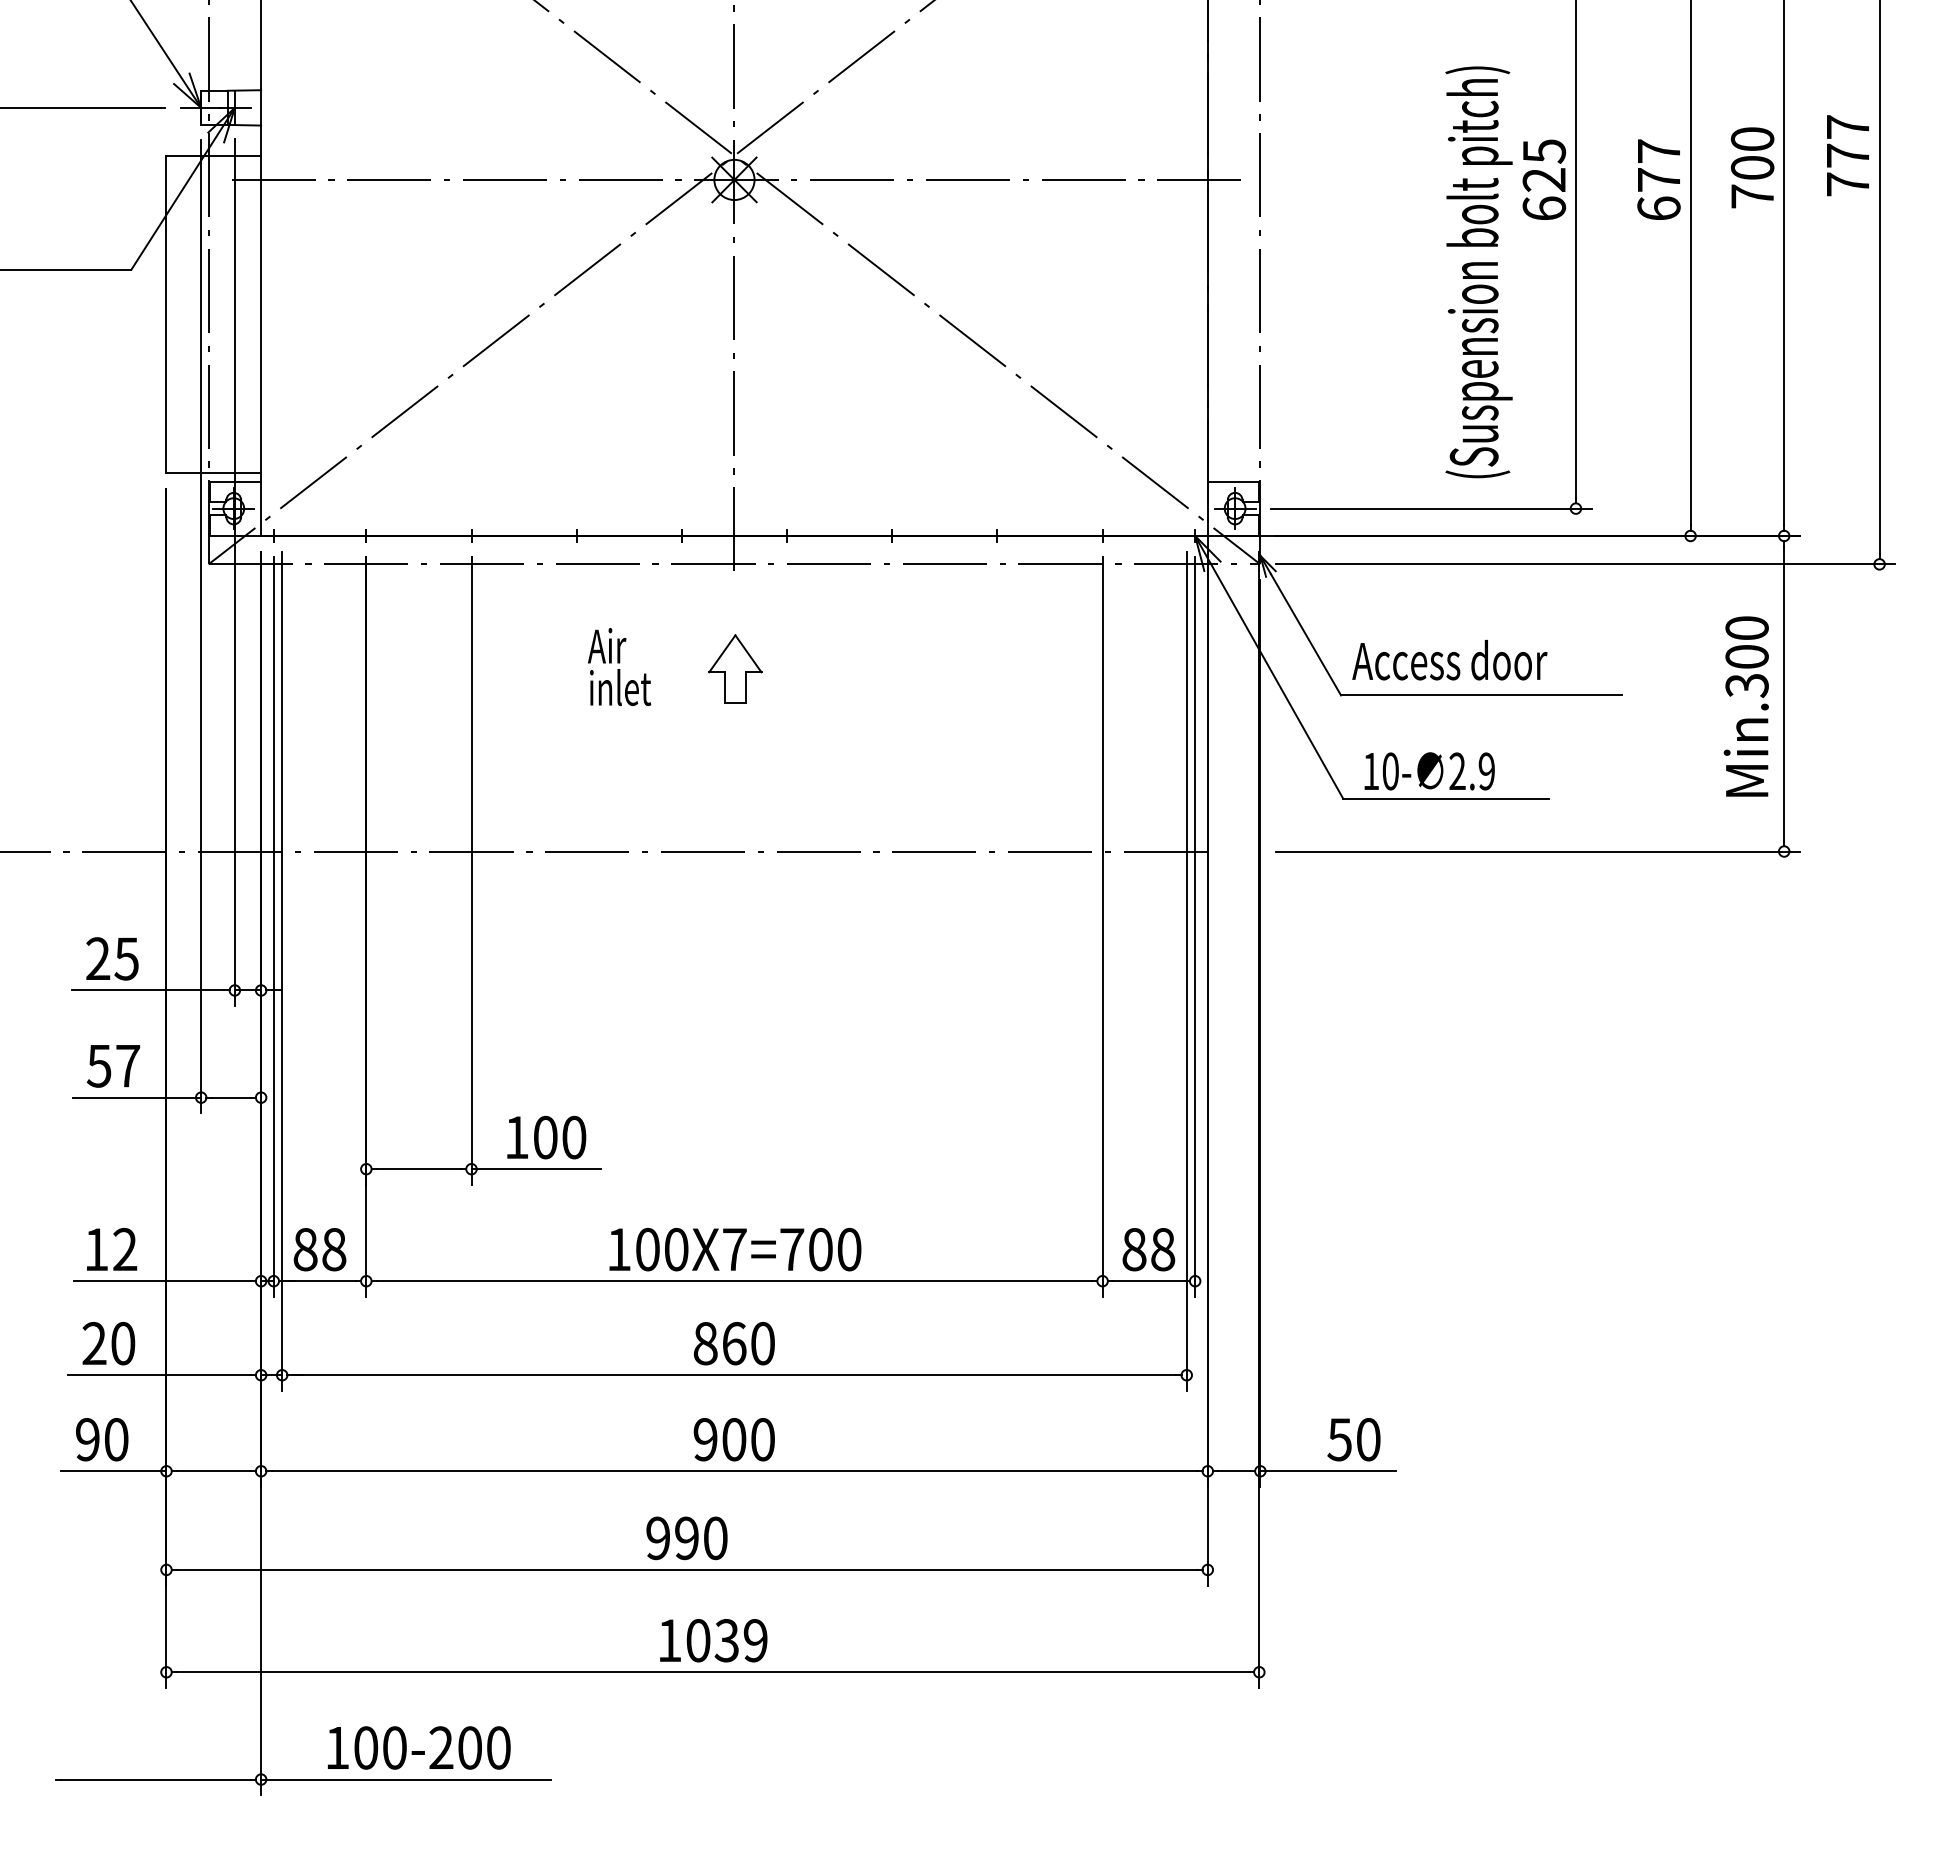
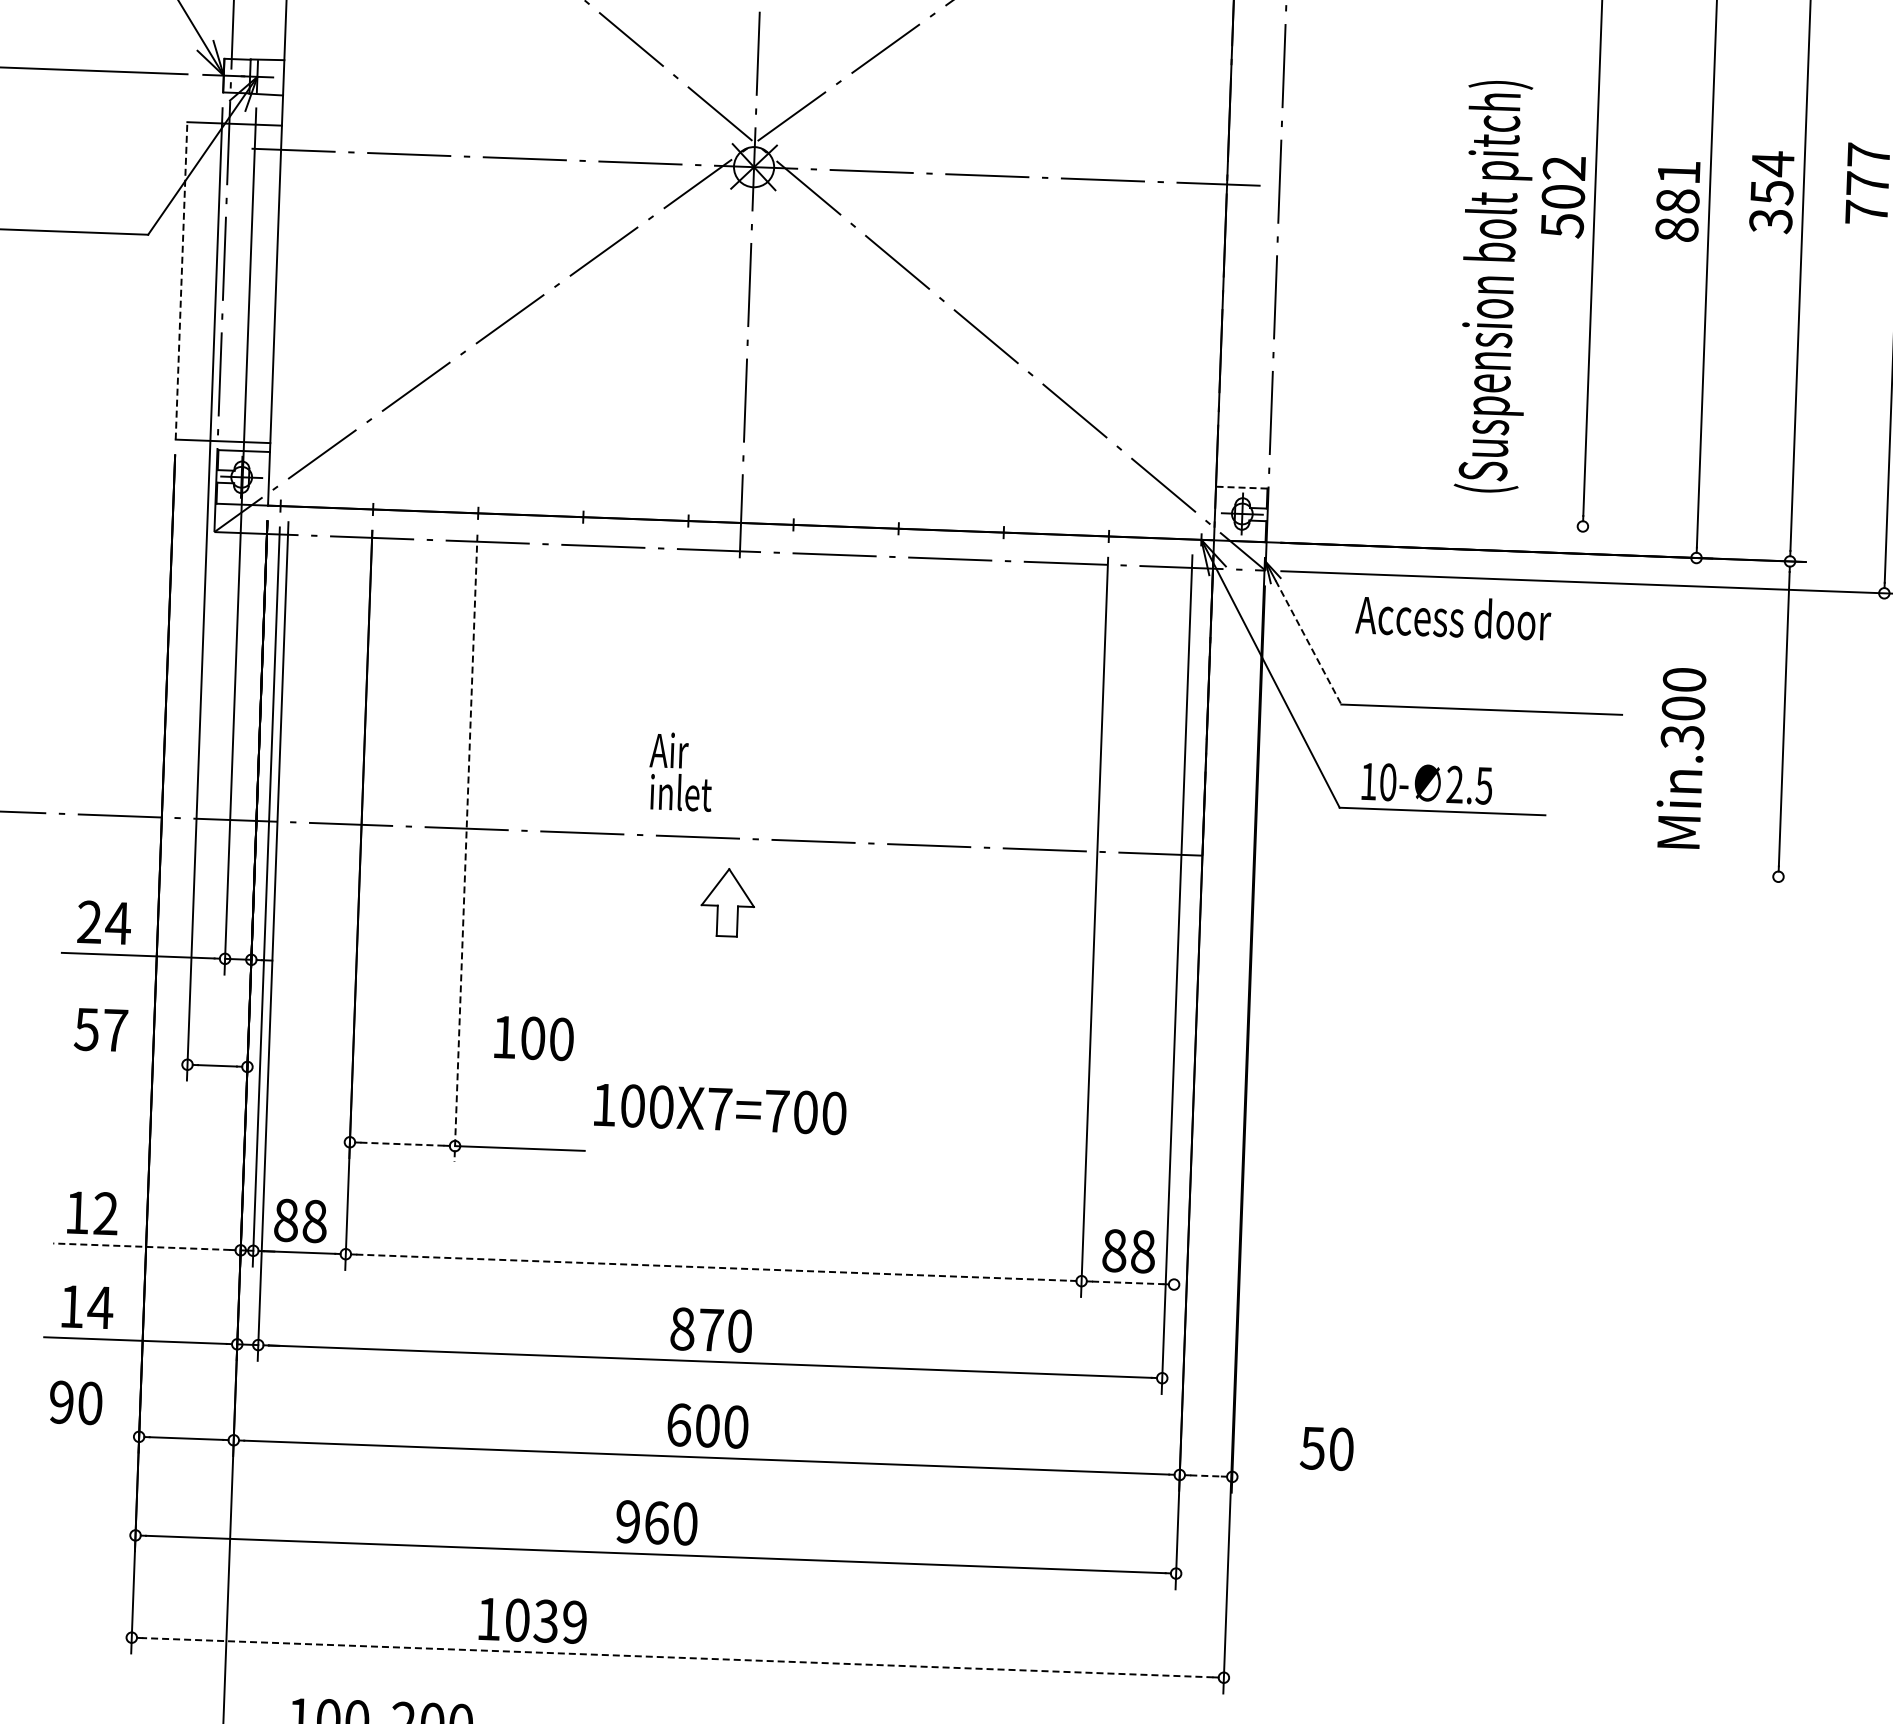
text: (1752, 167) -> (1771, 192), 700 -> 354
text: (1658, 179) -> (1677, 200), 677 -> 881
text: (1544, 180) -> (1563, 197), 625 -> 502
line: (166, 314) -> (181, 280), solid -> dashed
line: (1233, 482) -> (1241, 487), solid -> dashed
line: (1431, 508) -> (1438, 521), removed
line: (1306, 635) -> (1309, 643), solid -> dashed
text: (1449, 660) -> (1453, 617), moved
text: (619, 666) -> (680, 771), moved
part: (735, 668) -> (728, 902), moved
text: (1745, 706) -> (1680, 758), moved
text: (1486, 771) -> (1483, 785), 2.9 -> 2.5
line: (1537, 851) -> (1531, 867), removed
line: (471, 871) -> (465, 848), solid -> dashed
line: (1195, 926) -> (1187, 930), removed
text: (126, 958) -> (117, 922), 25 -> 24
line: (136, 1097) -> (122, 1062), removed
text: (546, 1137) -> (534, 1038), moved
line: (419, 1169) -> (403, 1144), solid -> dashed
text: (735, 1249) -> (720, 1109), moved
line: (162, 1281) -> (142, 1247), solid -> dashed
line: (734, 1281) -> (713, 1267), solid -> dashed
line: (1148, 1281) -> (1127, 1283), solid -> dashed
text: (109, 1343) -> (86, 1307), 20 -> 14
text: (734, 1343) -> (711, 1329), 860 -> 870
text: (705, 1439) -> (678, 1424), 900 -> 600
line: (113, 1471) -> (86, 1435), removed
line: (1234, 1471) -> (1206, 1476), solid -> dashed
line: (1327, 1471) -> (1299, 1479), removed
text: (687, 1538) -> (657, 1523), 990 -> 960
text: (713, 1640) -> (532, 1620), moved
line: (712, 1672) -> (677, 1657), solid -> dashed

